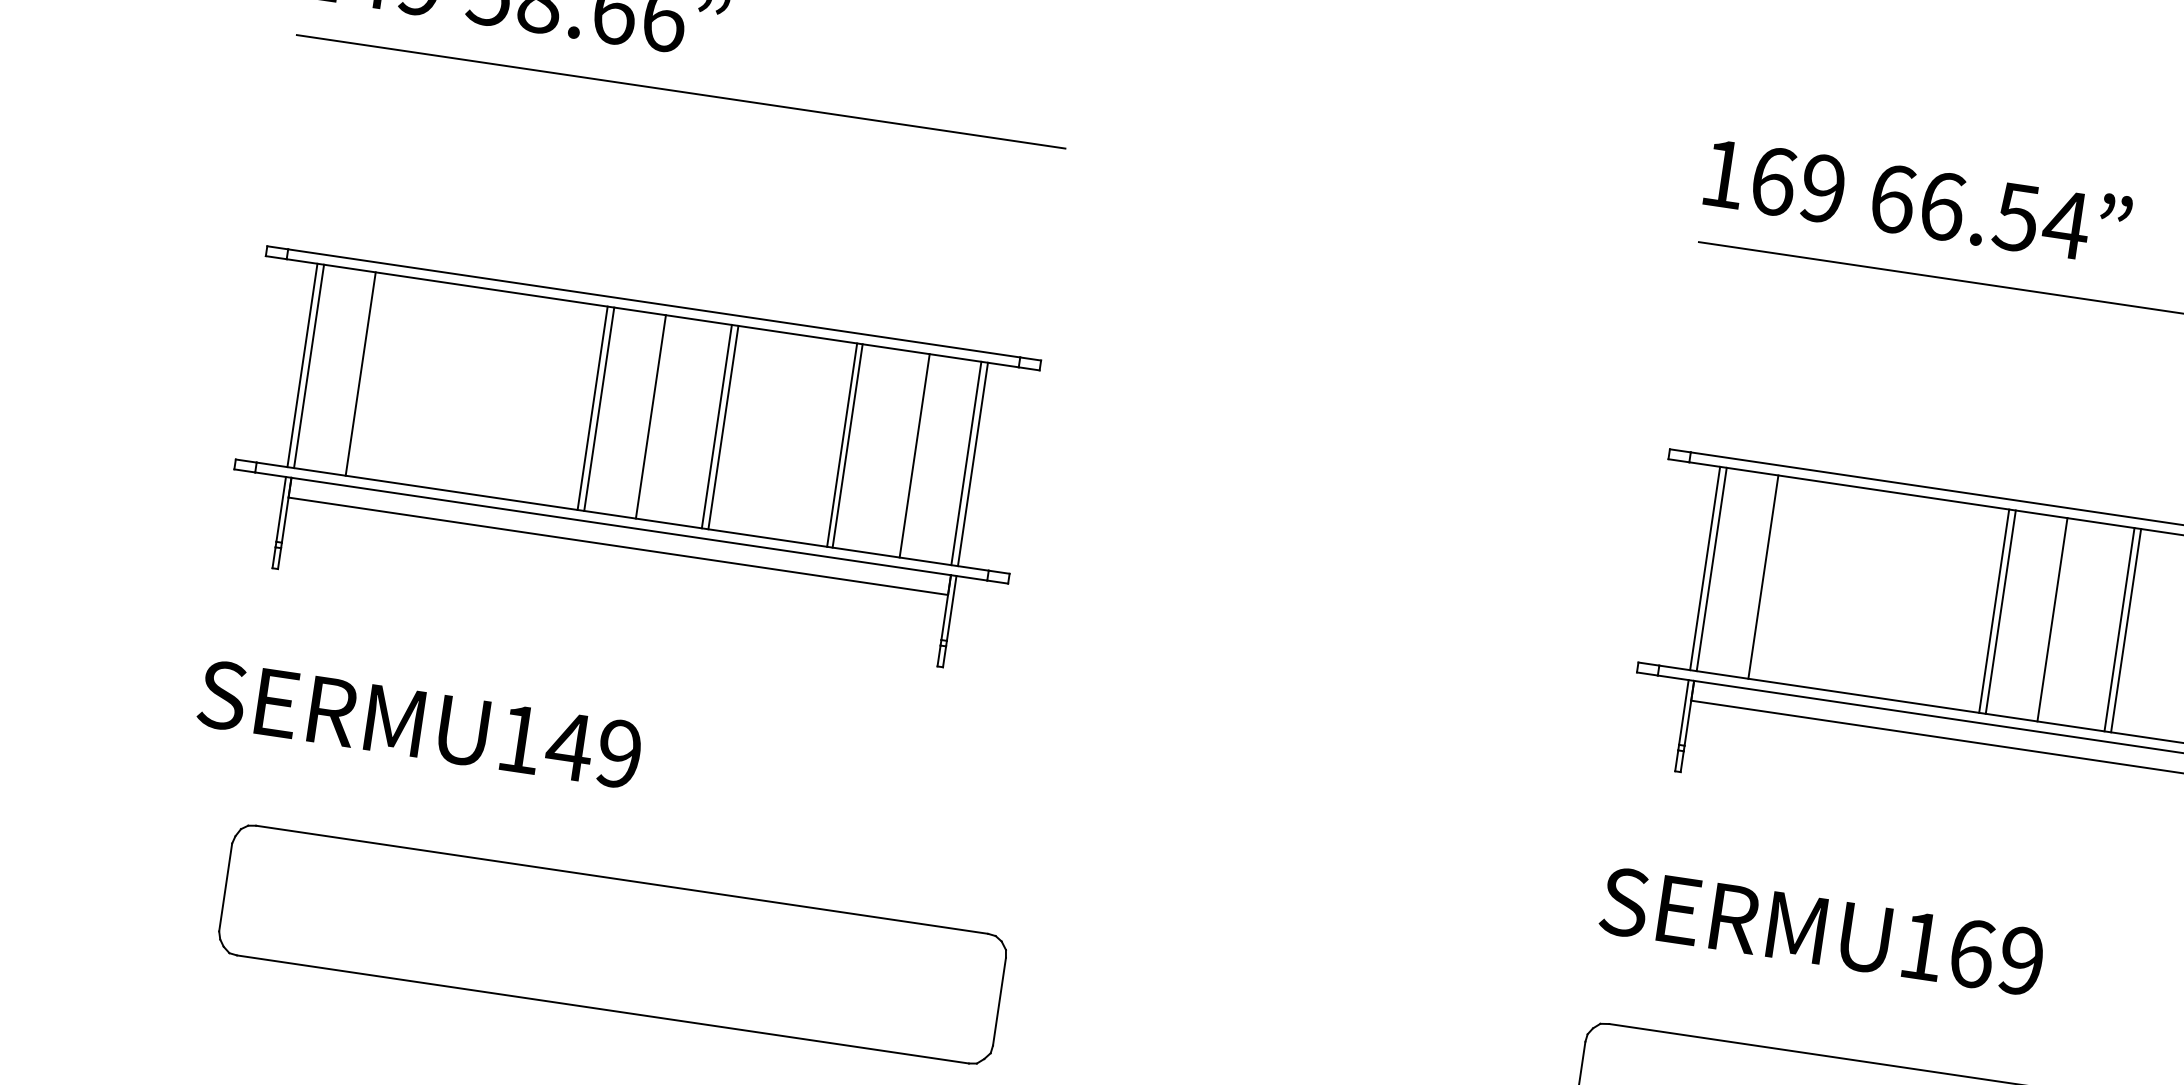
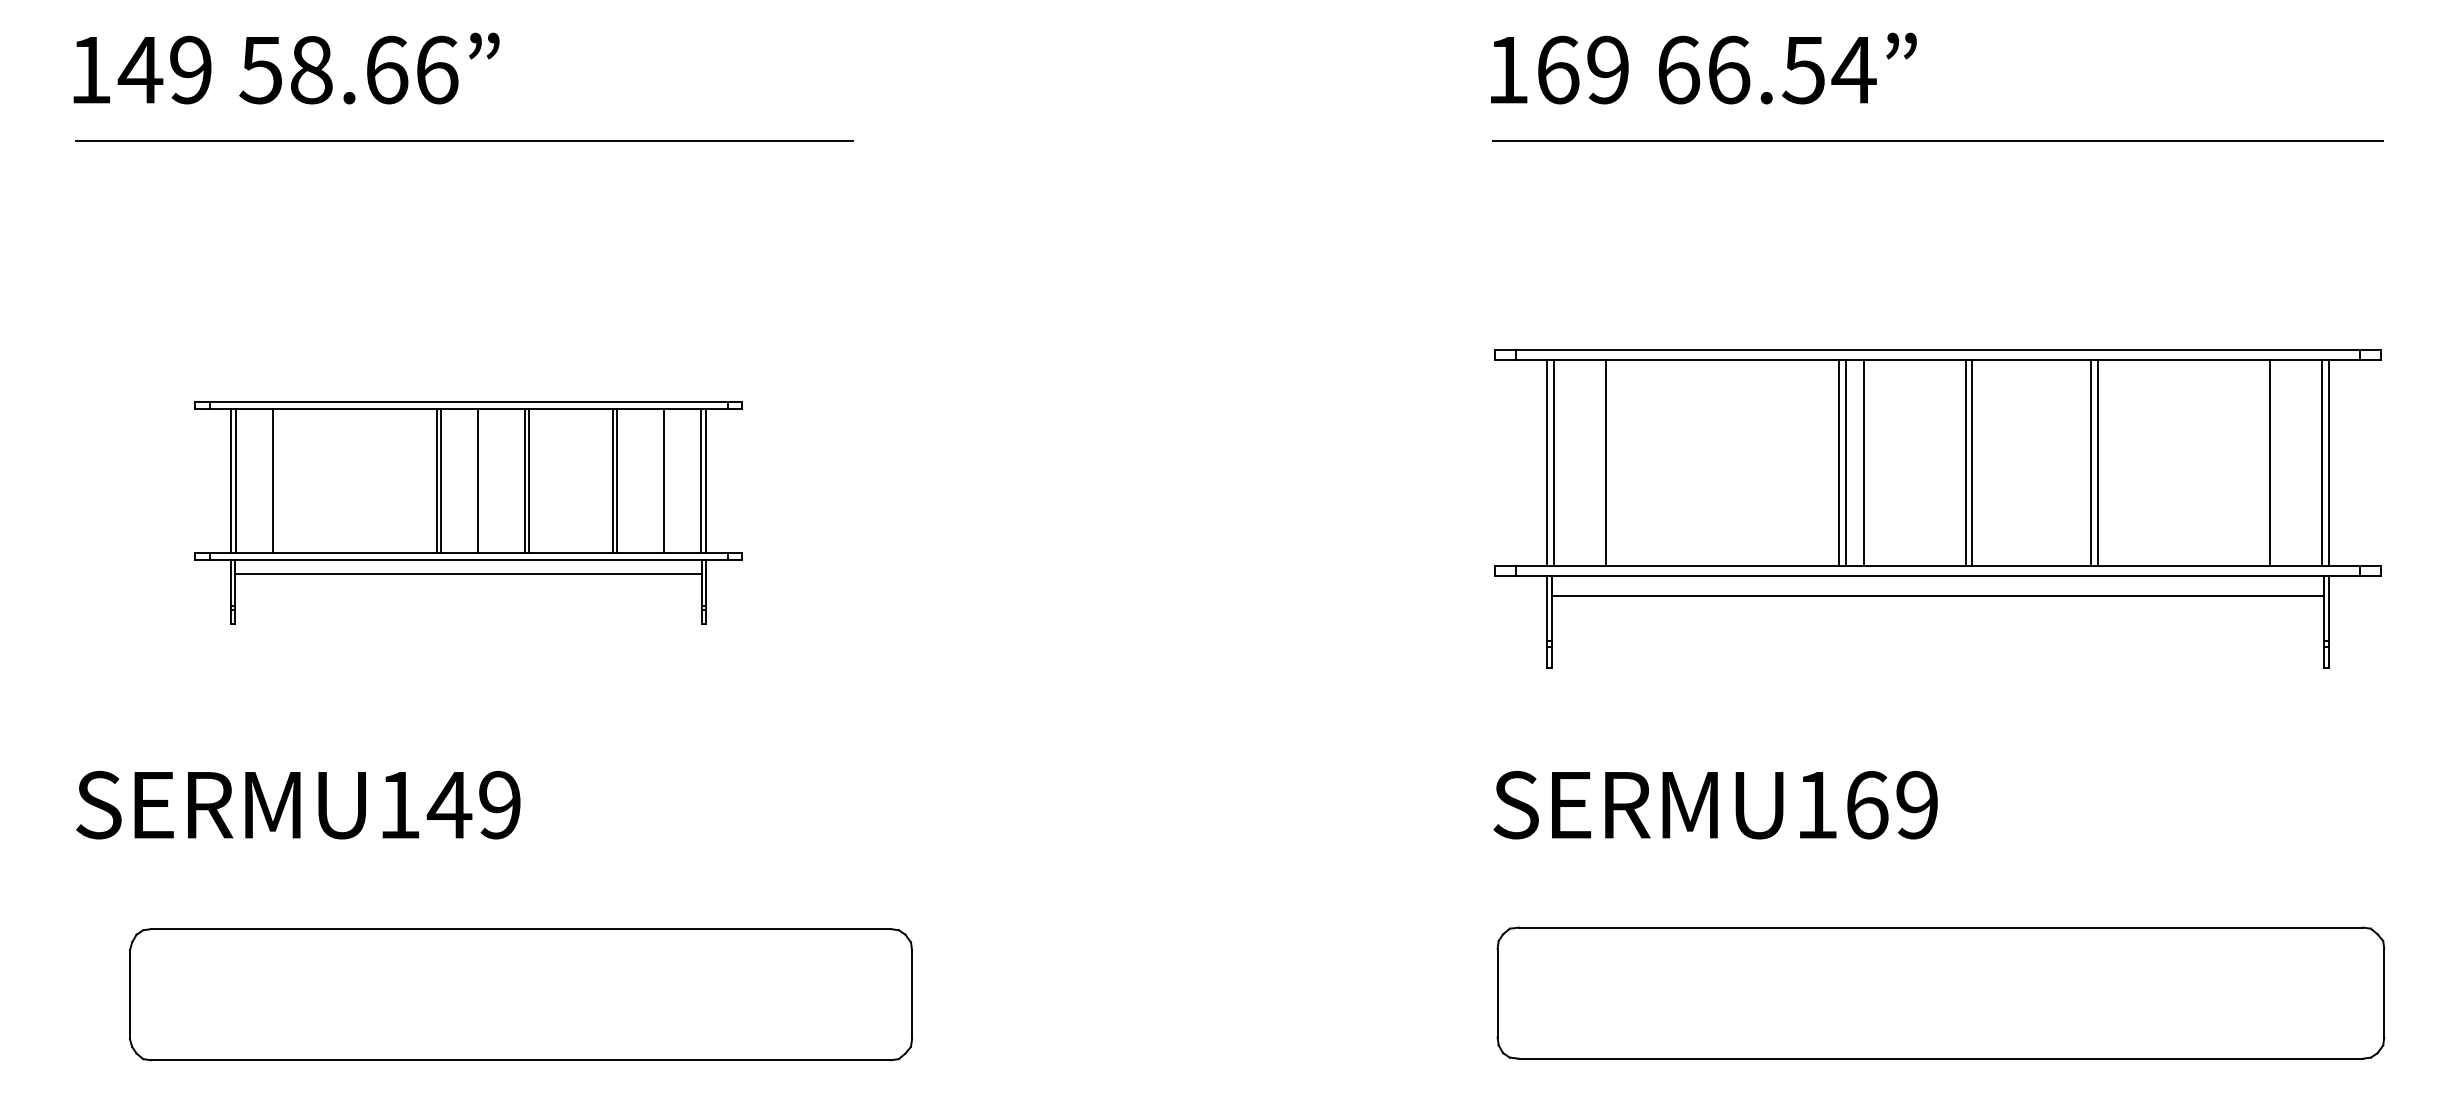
part: (631, 459) -> (468, 512), size x0.7
line: (2053, 619) -> (1864, 462), moved

